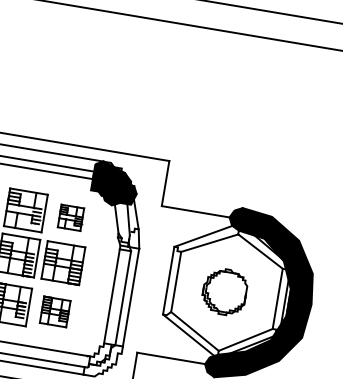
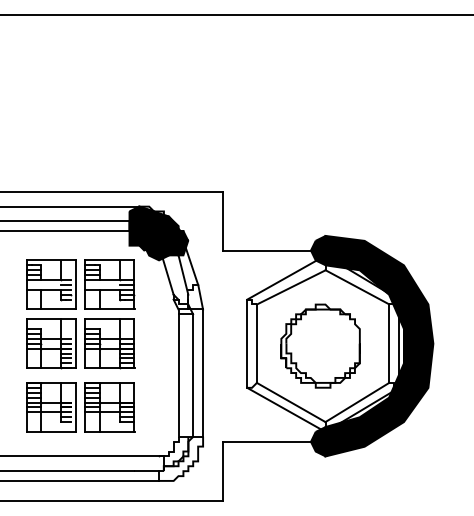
part: (70, 217) -> (109, 284), size x1.67
part: (224, 291) -> (320, 345), size x1.43
part: (54, 311) -> (109, 407), size x1.43

